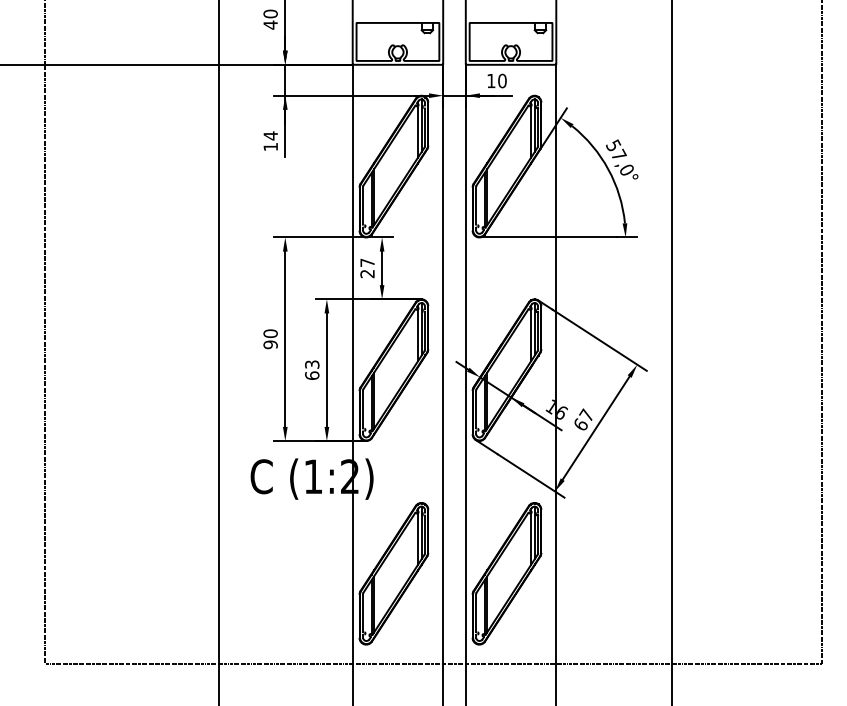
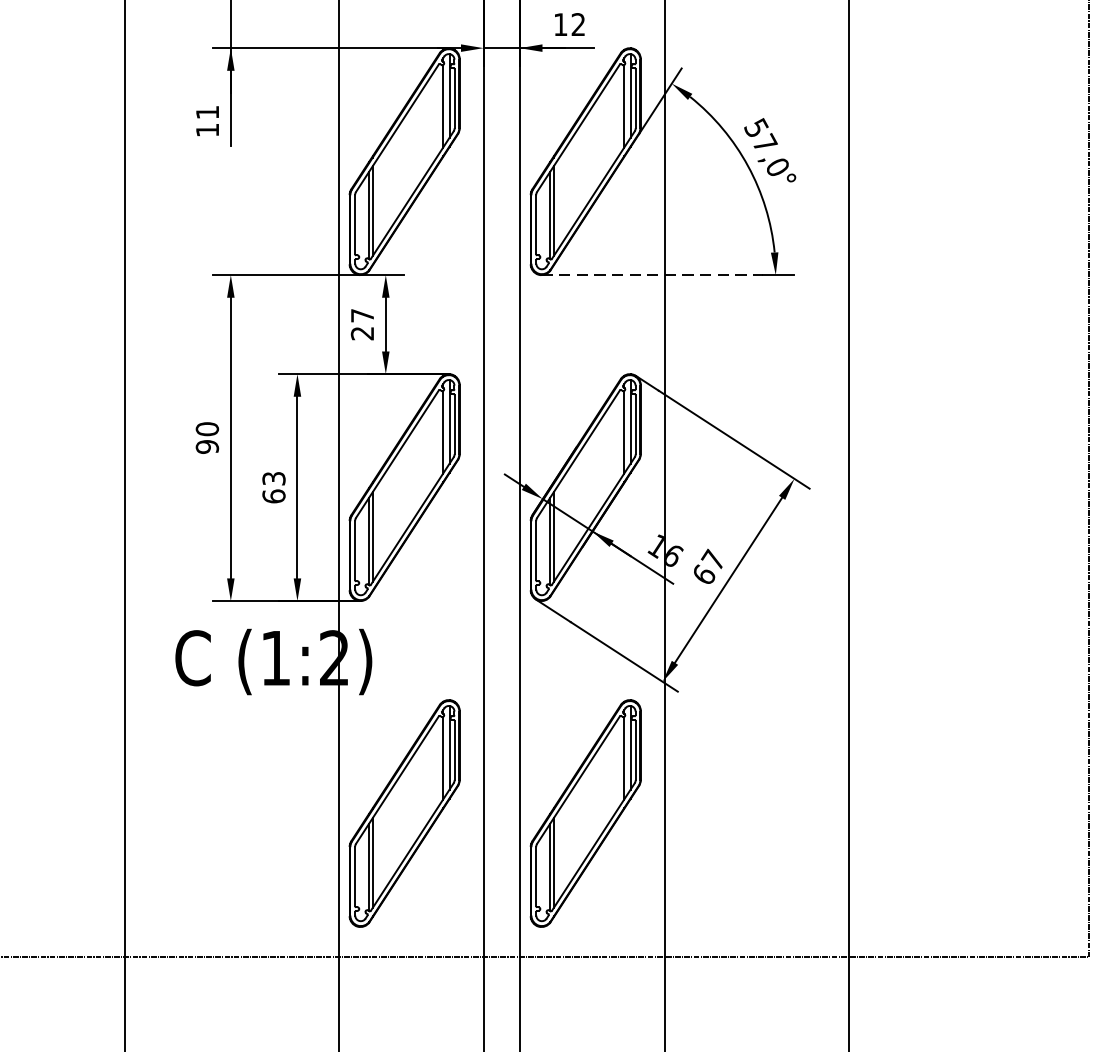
text: (502, 80) -> (578, 23), 10 -> 12
text: (270, 135) -> (207, 111), 14 -> 11
line: (548, 237) -> (652, 275), solid -> dashed

